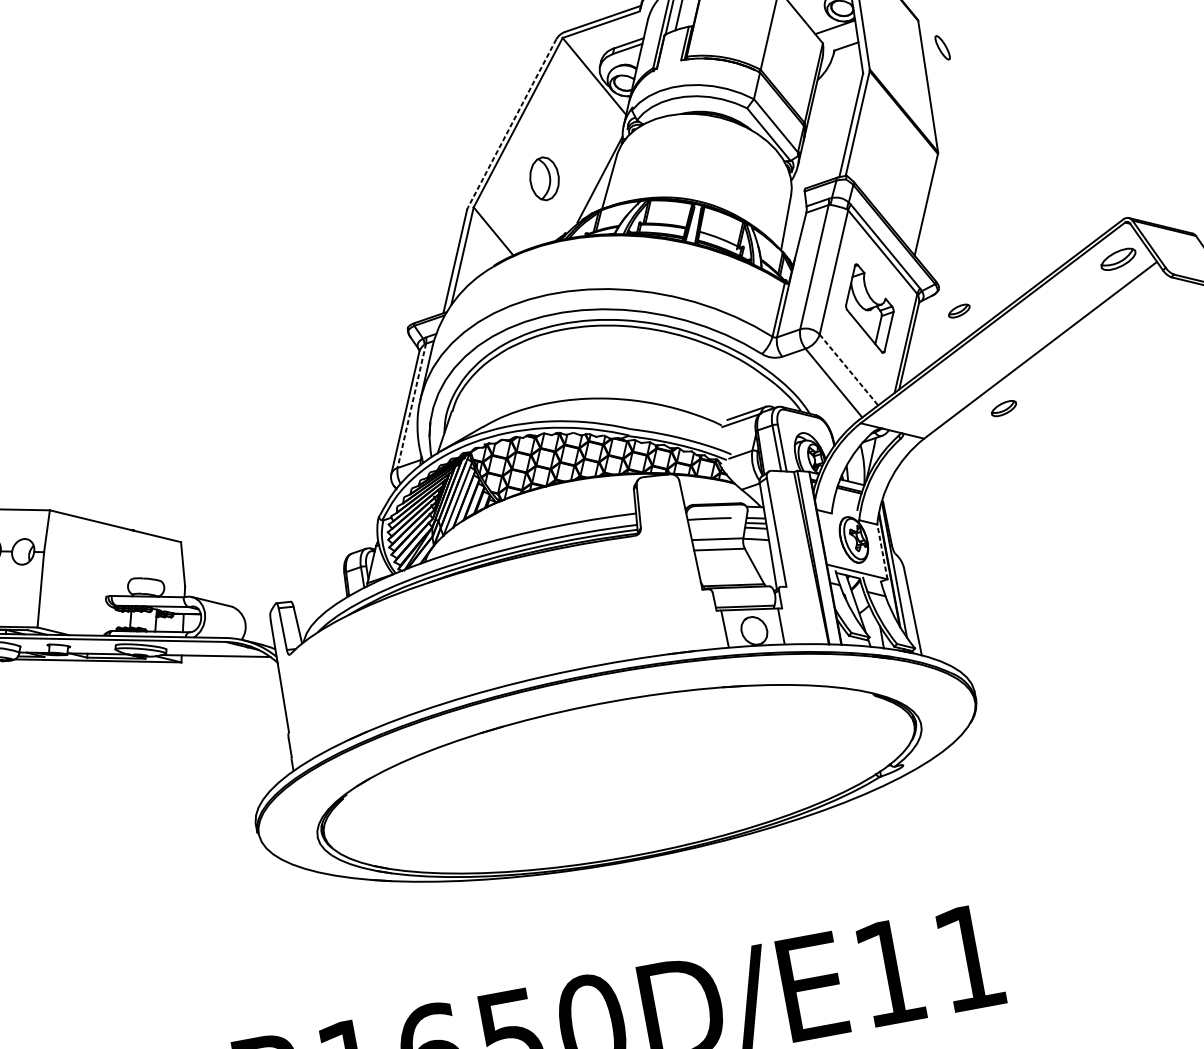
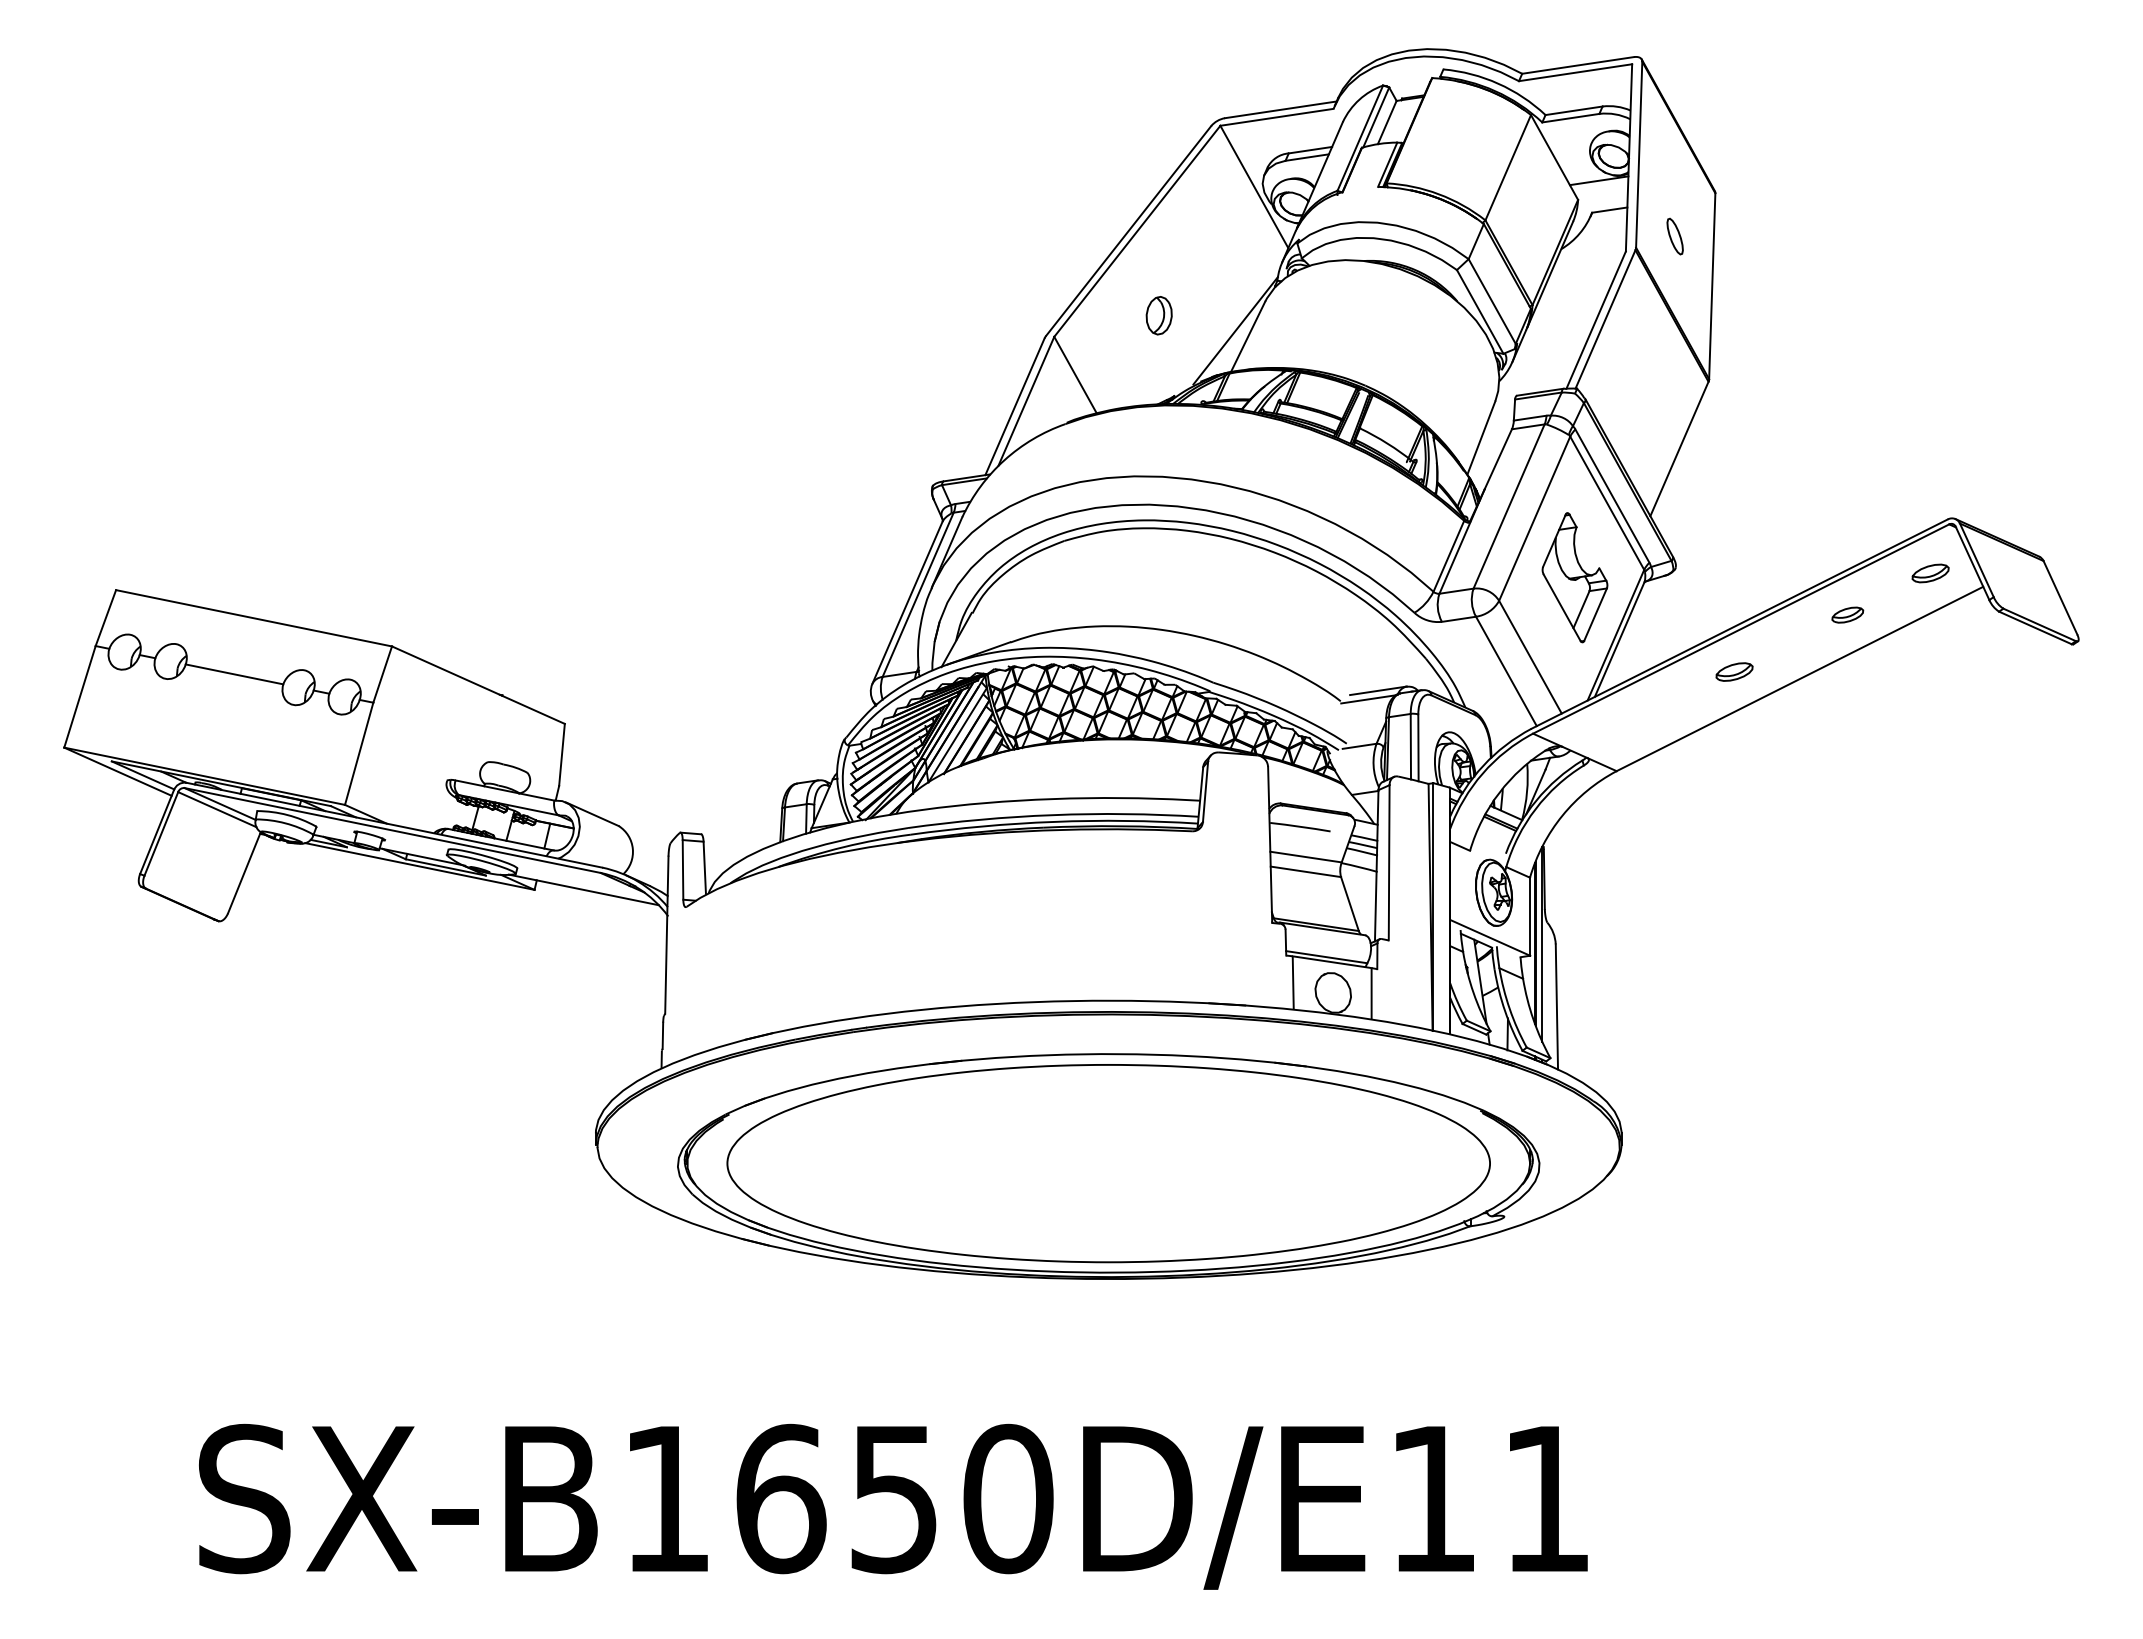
part: (942, 47) -> (1674, 236), moved
line: (512, 123) -> (1128, 231), dashed -> solid
part: (543, 178) -> (1158, 315), size x0.62
part: (1118, 259) -> (1930, 573), size x0.71
part: (959, 310) -> (1847, 614), moved
line: (849, 370) -> (1530, 657), dashed -> solid
line: (411, 406) -> (917, 595), dashed -> solid
part: (1003, 408) -> (1734, 671), moved
line: (882, 551) -> (1530, 916), dashed -> solid
part: (619, 779) -> (1108, 1163), added

